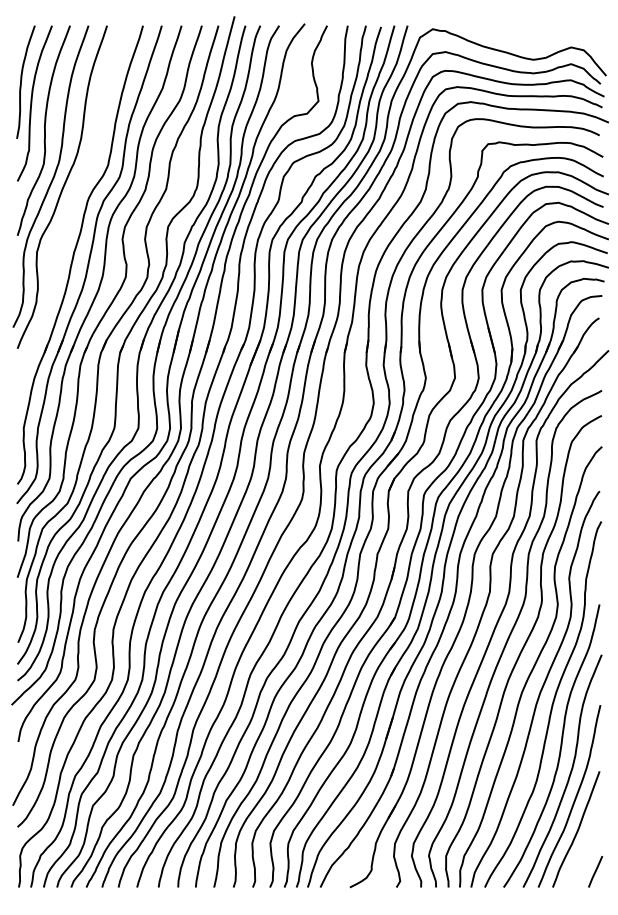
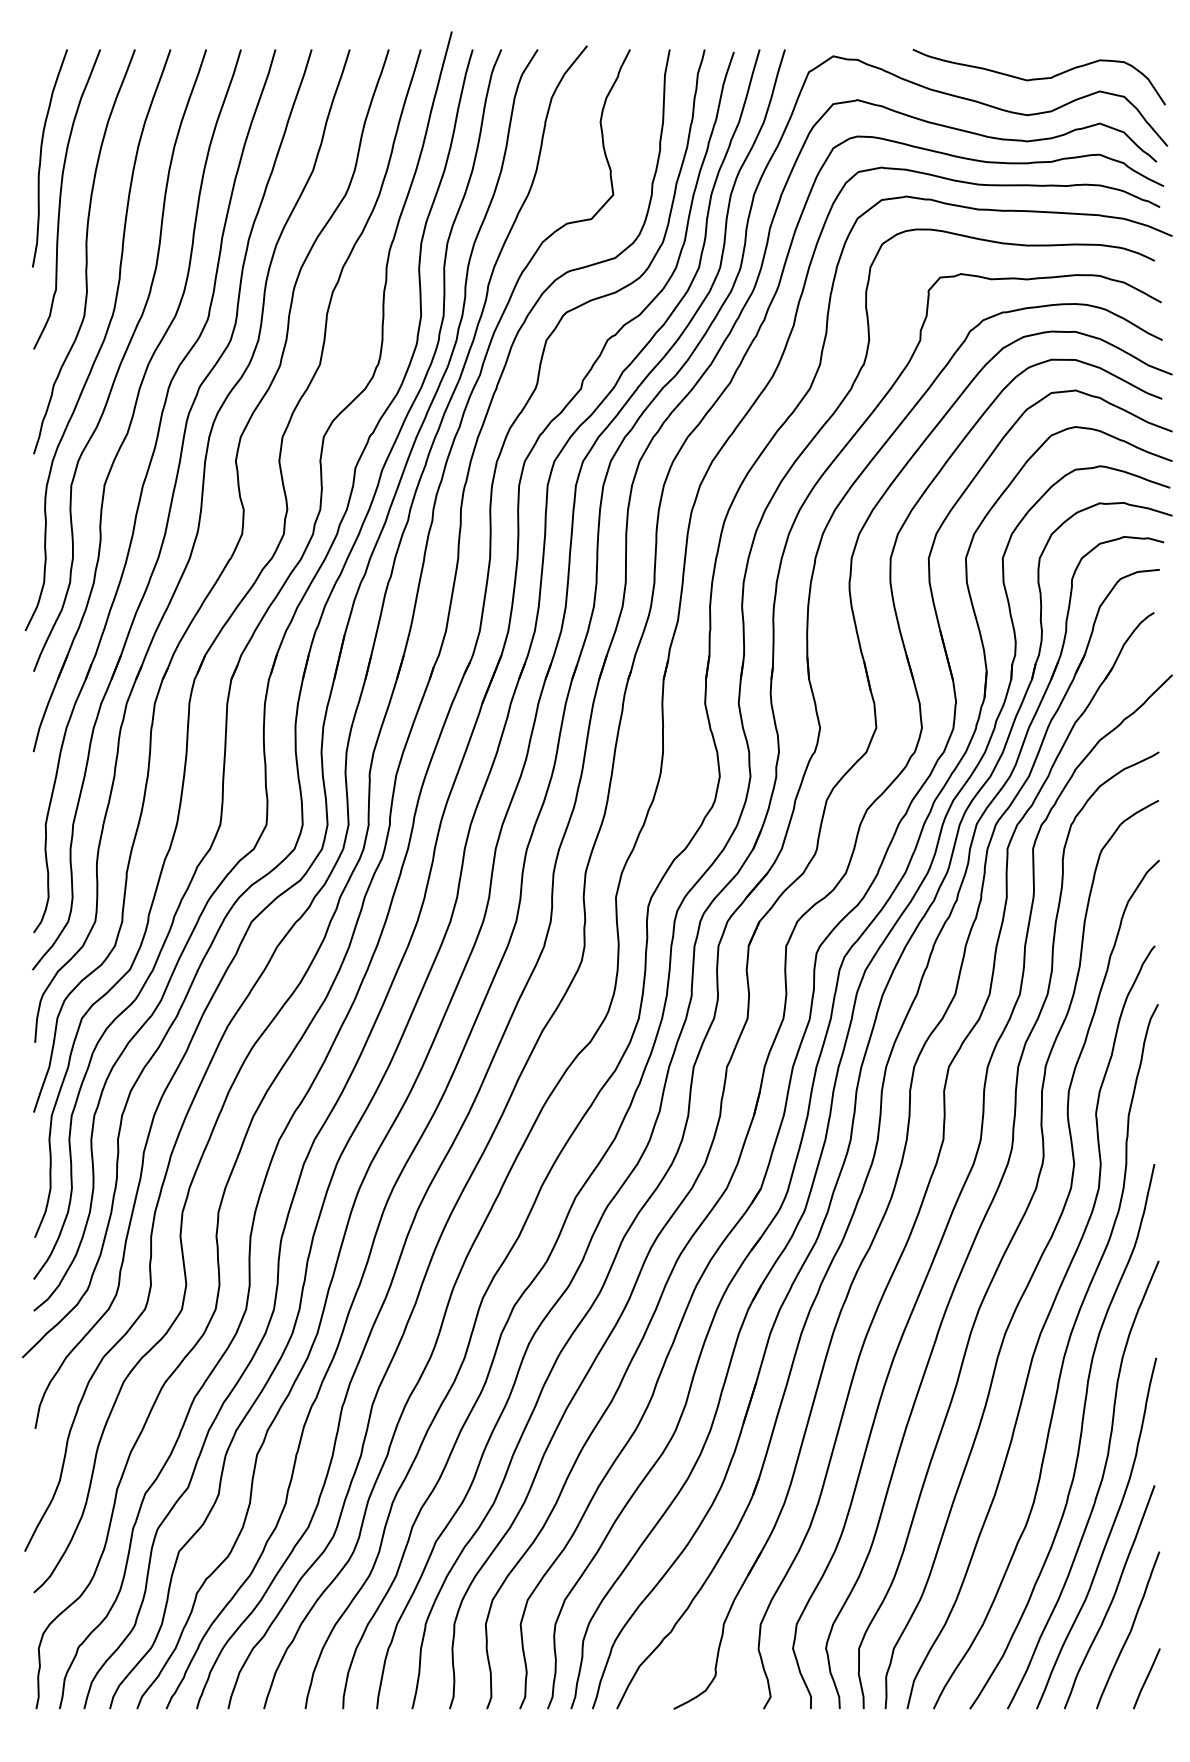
curve: (539, 40) -> (1038, 78), added
part: (70, 207) -> (135, 399), added
curve: (586, 846) -> (1129, 1630), added

